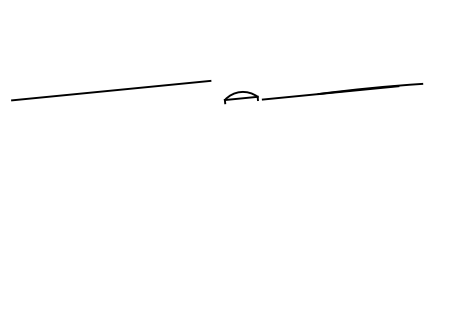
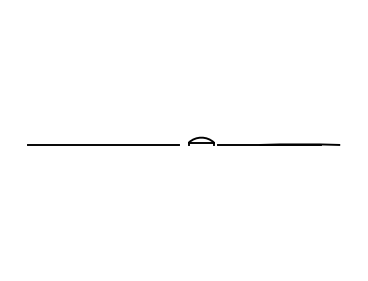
line: (111, 90) -> (103, 144), moved

